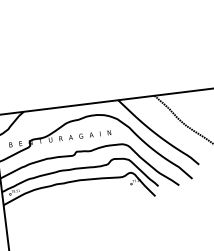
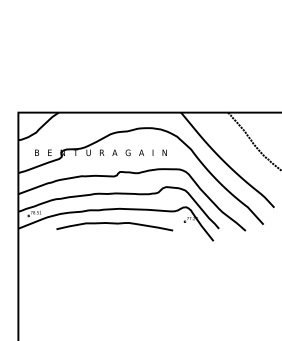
curve: (77, 192) -> (114, 224), added

